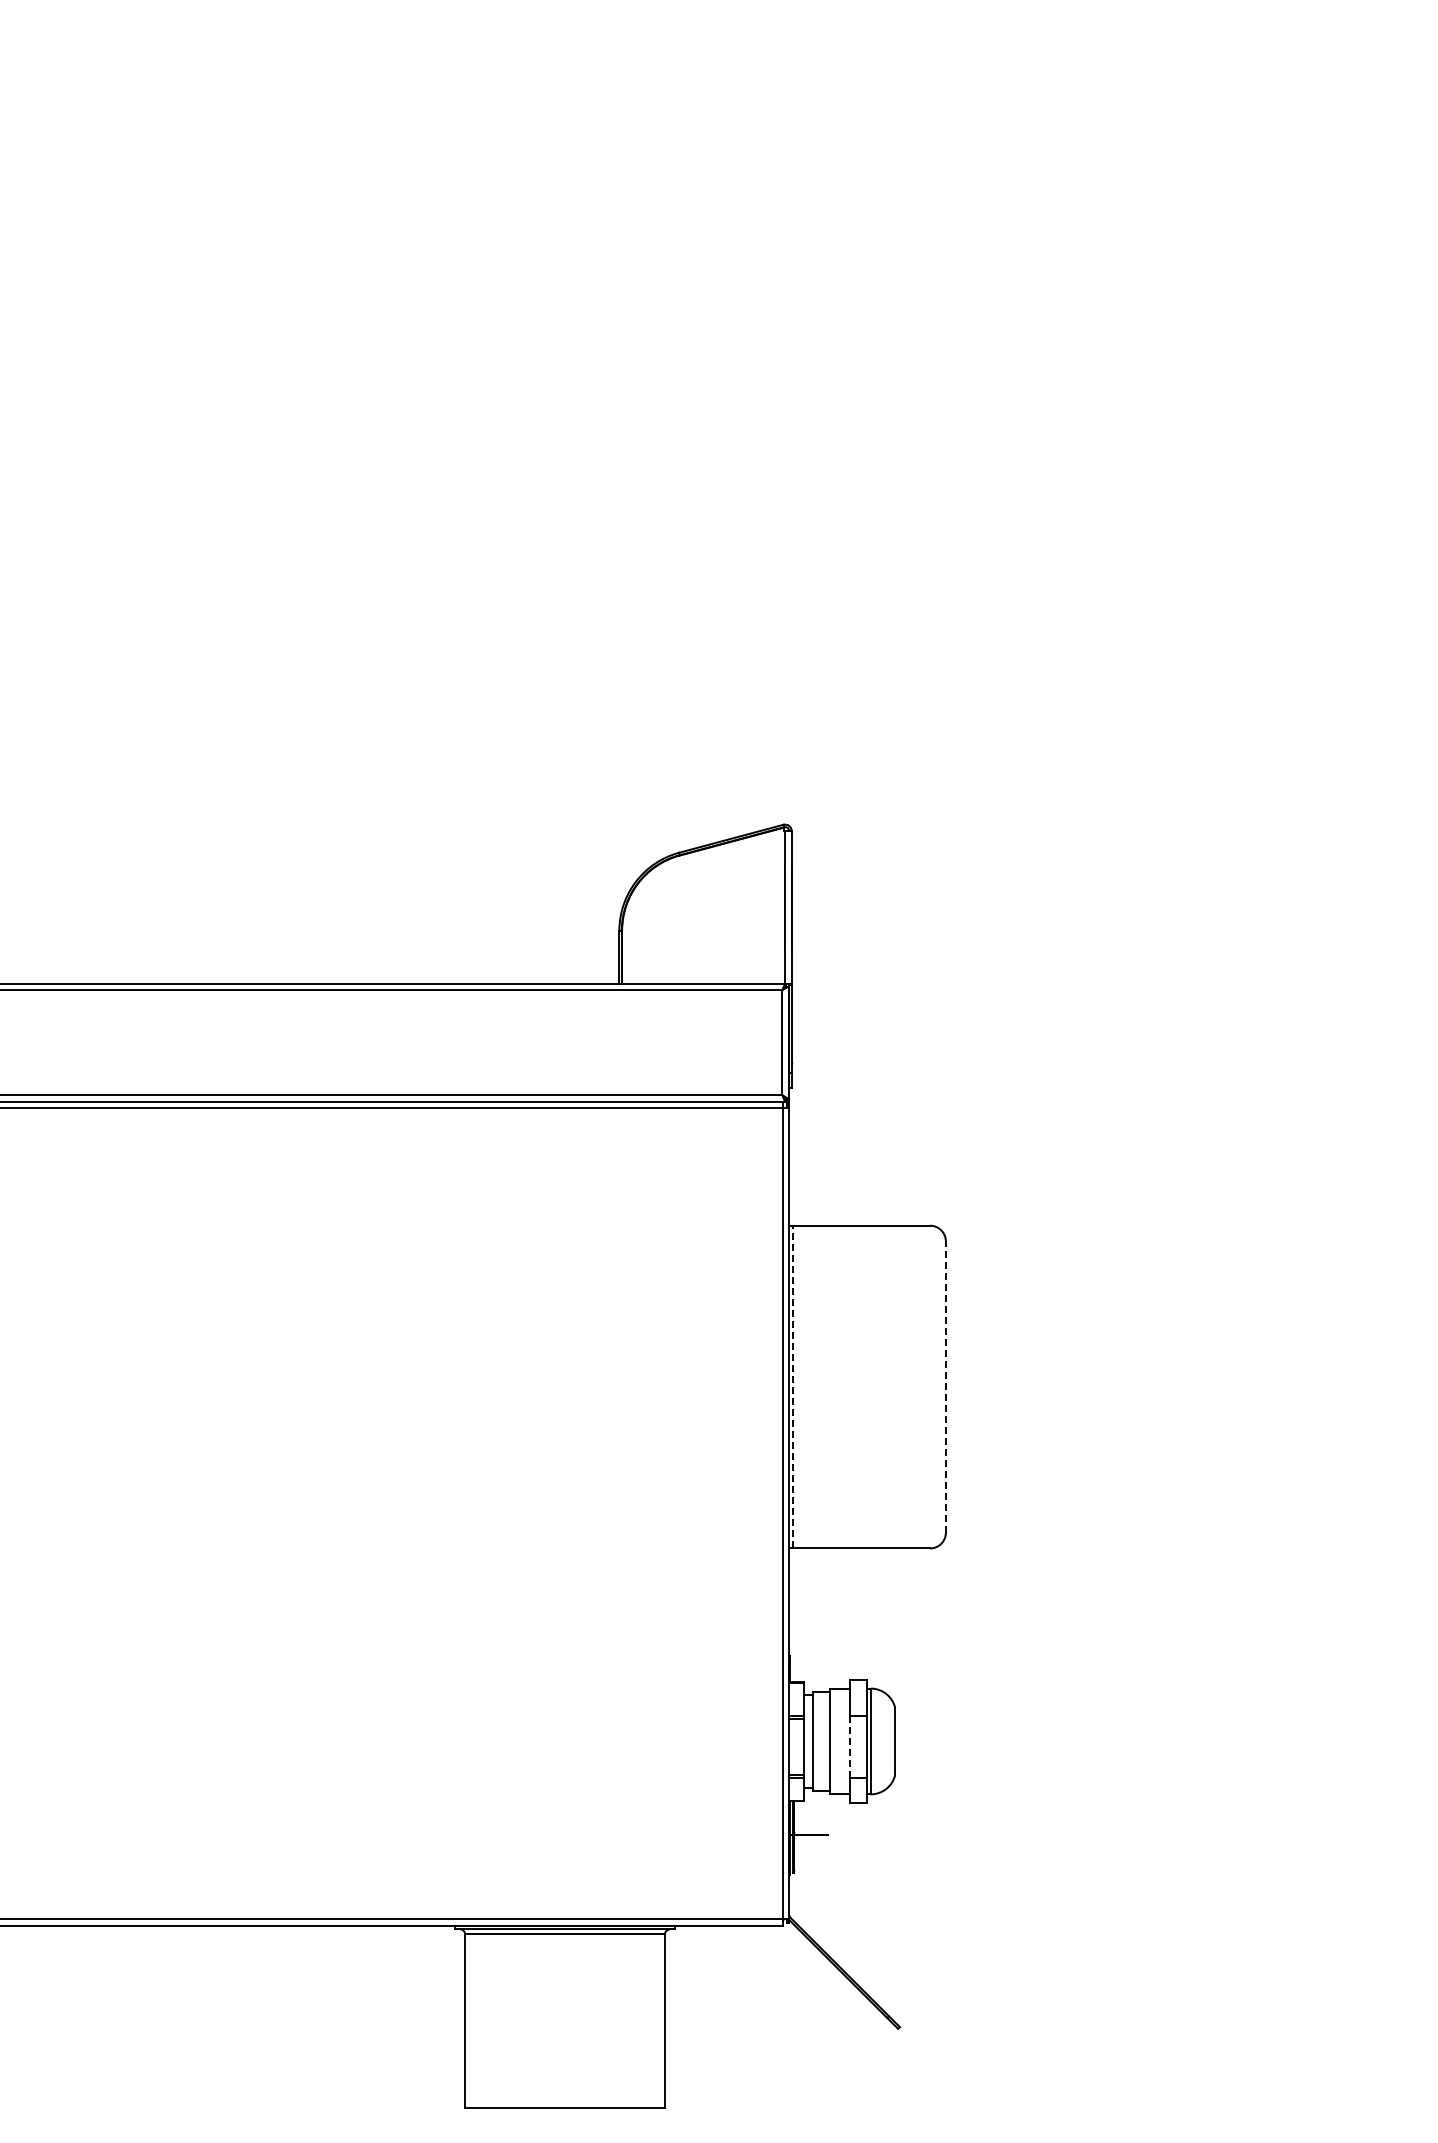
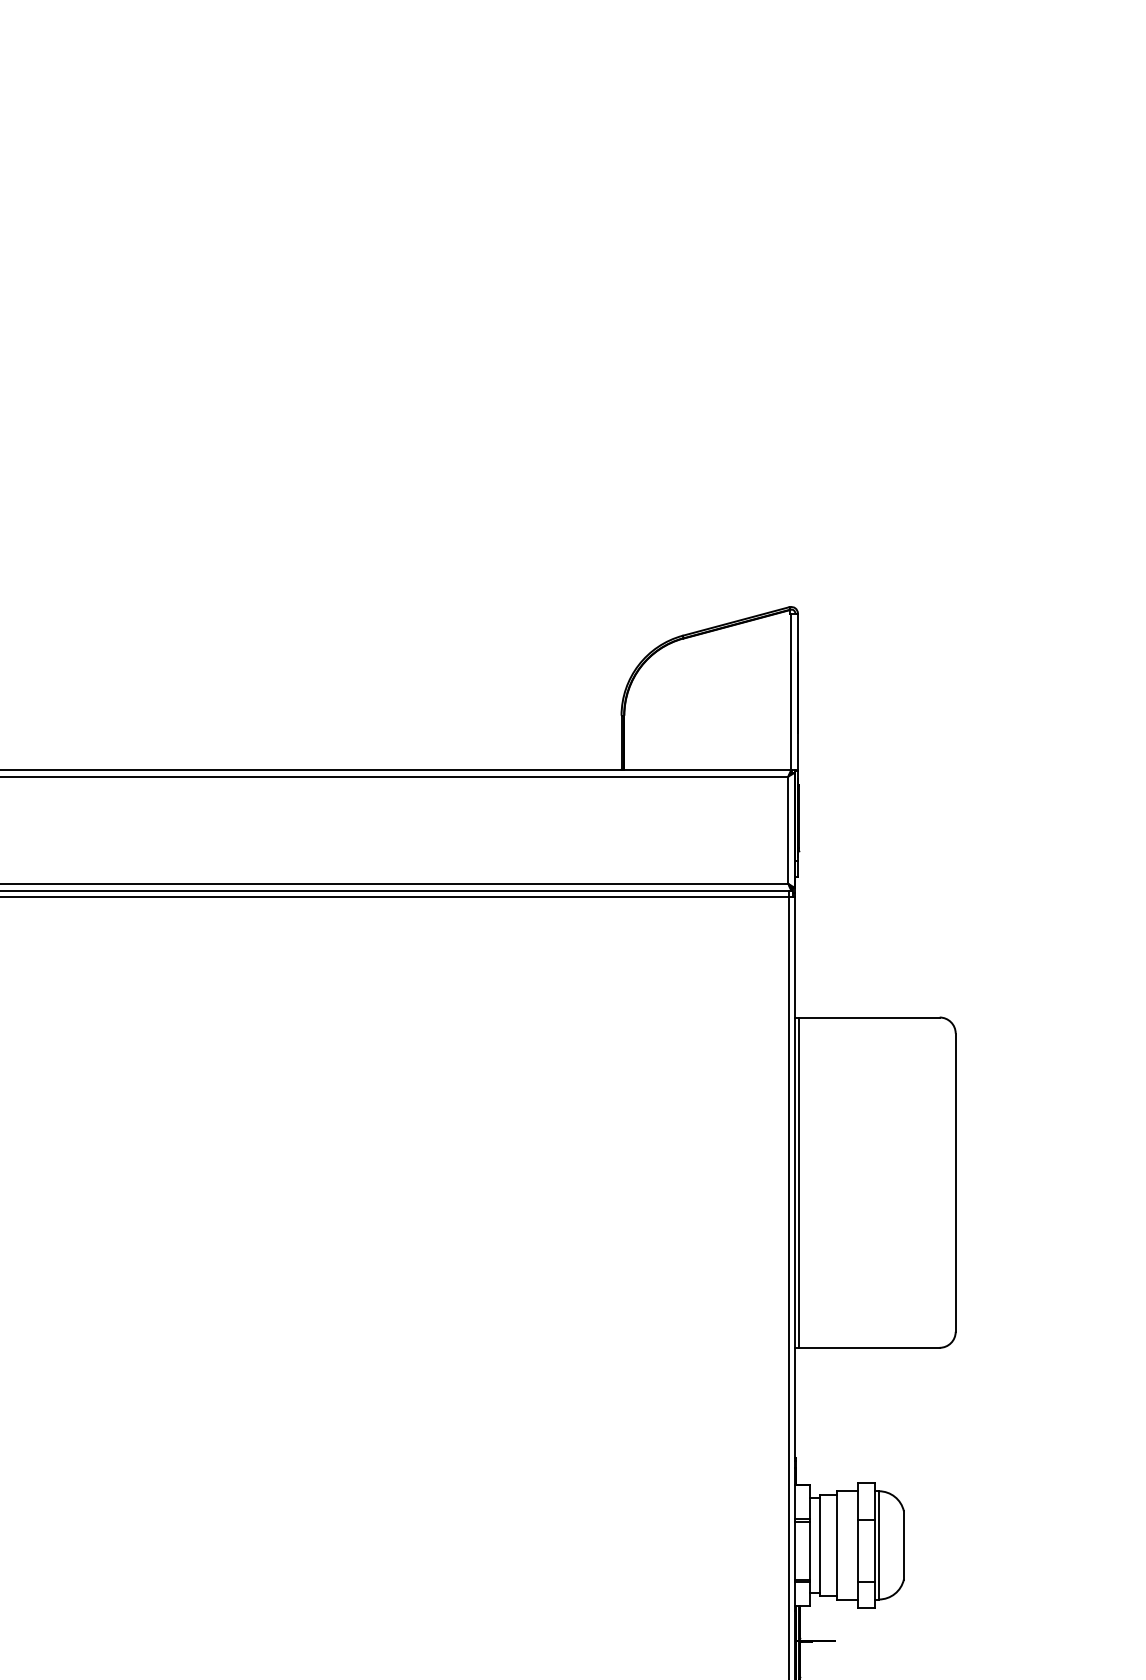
line: (793, 1386) -> (799, 1182), dashed -> solid
line: (945, 1387) -> (955, 1183), dashed -> solid
line: (850, 1746) -> (858, 1550), dashed -> solid

